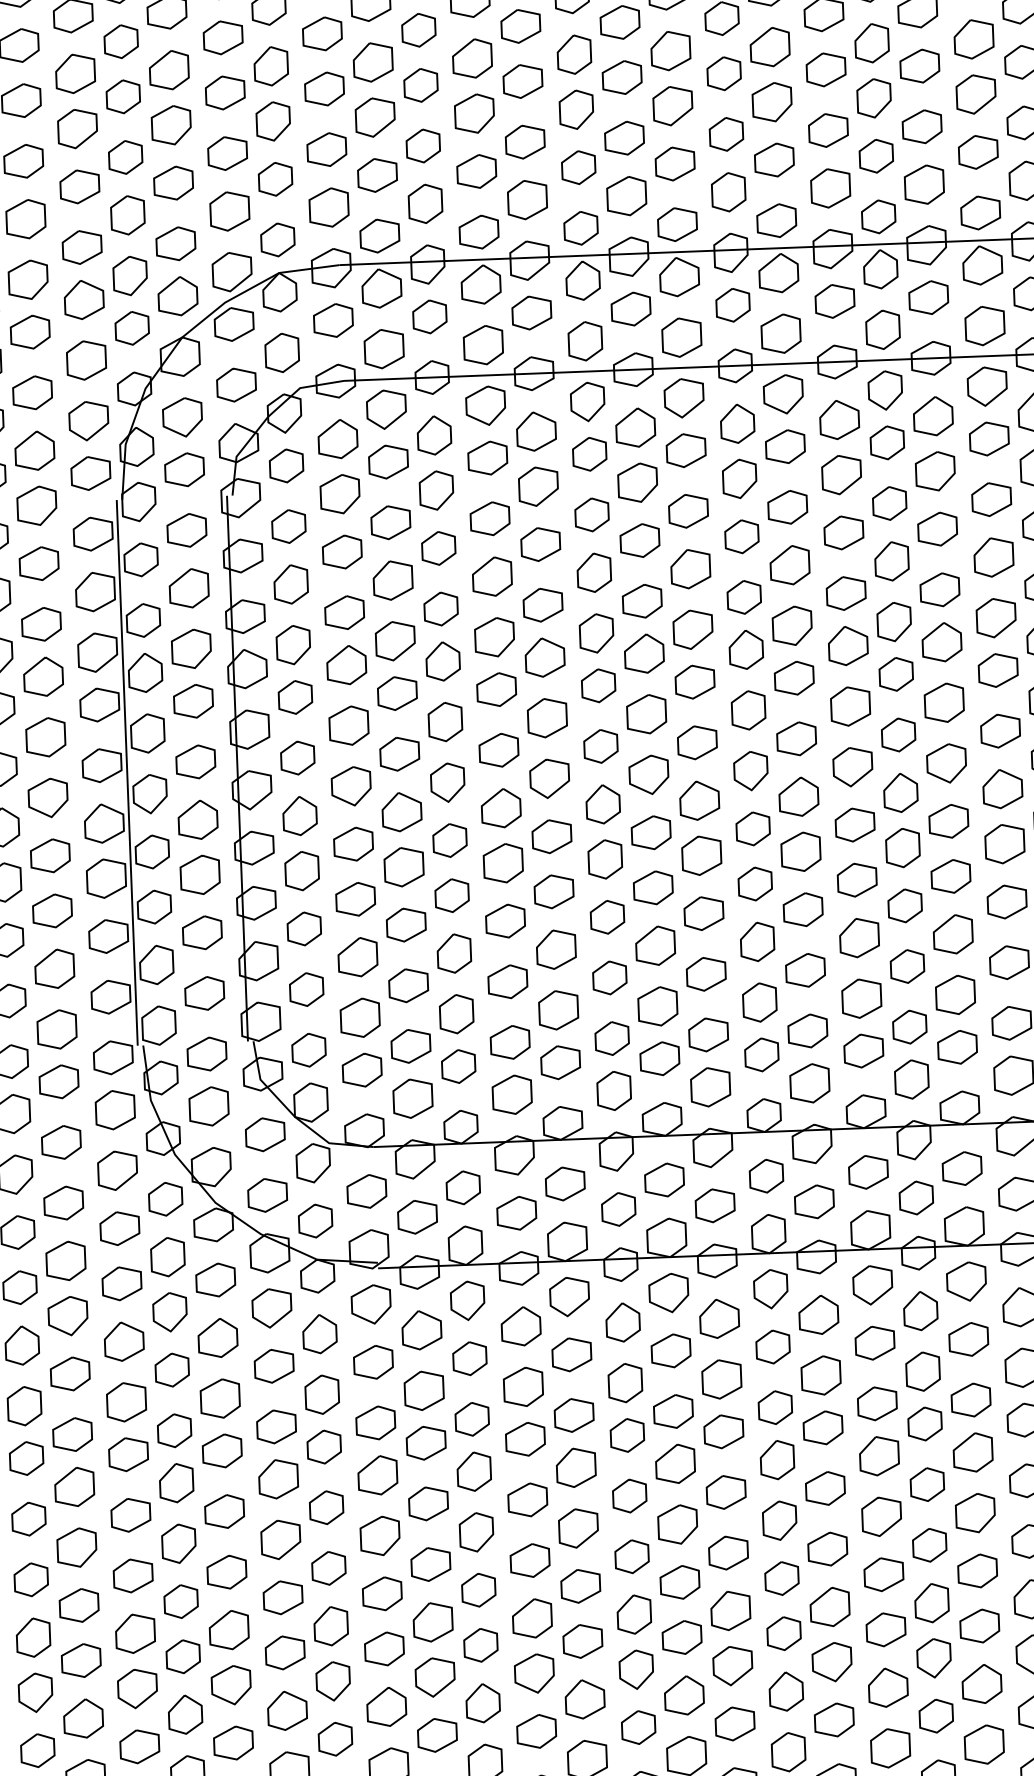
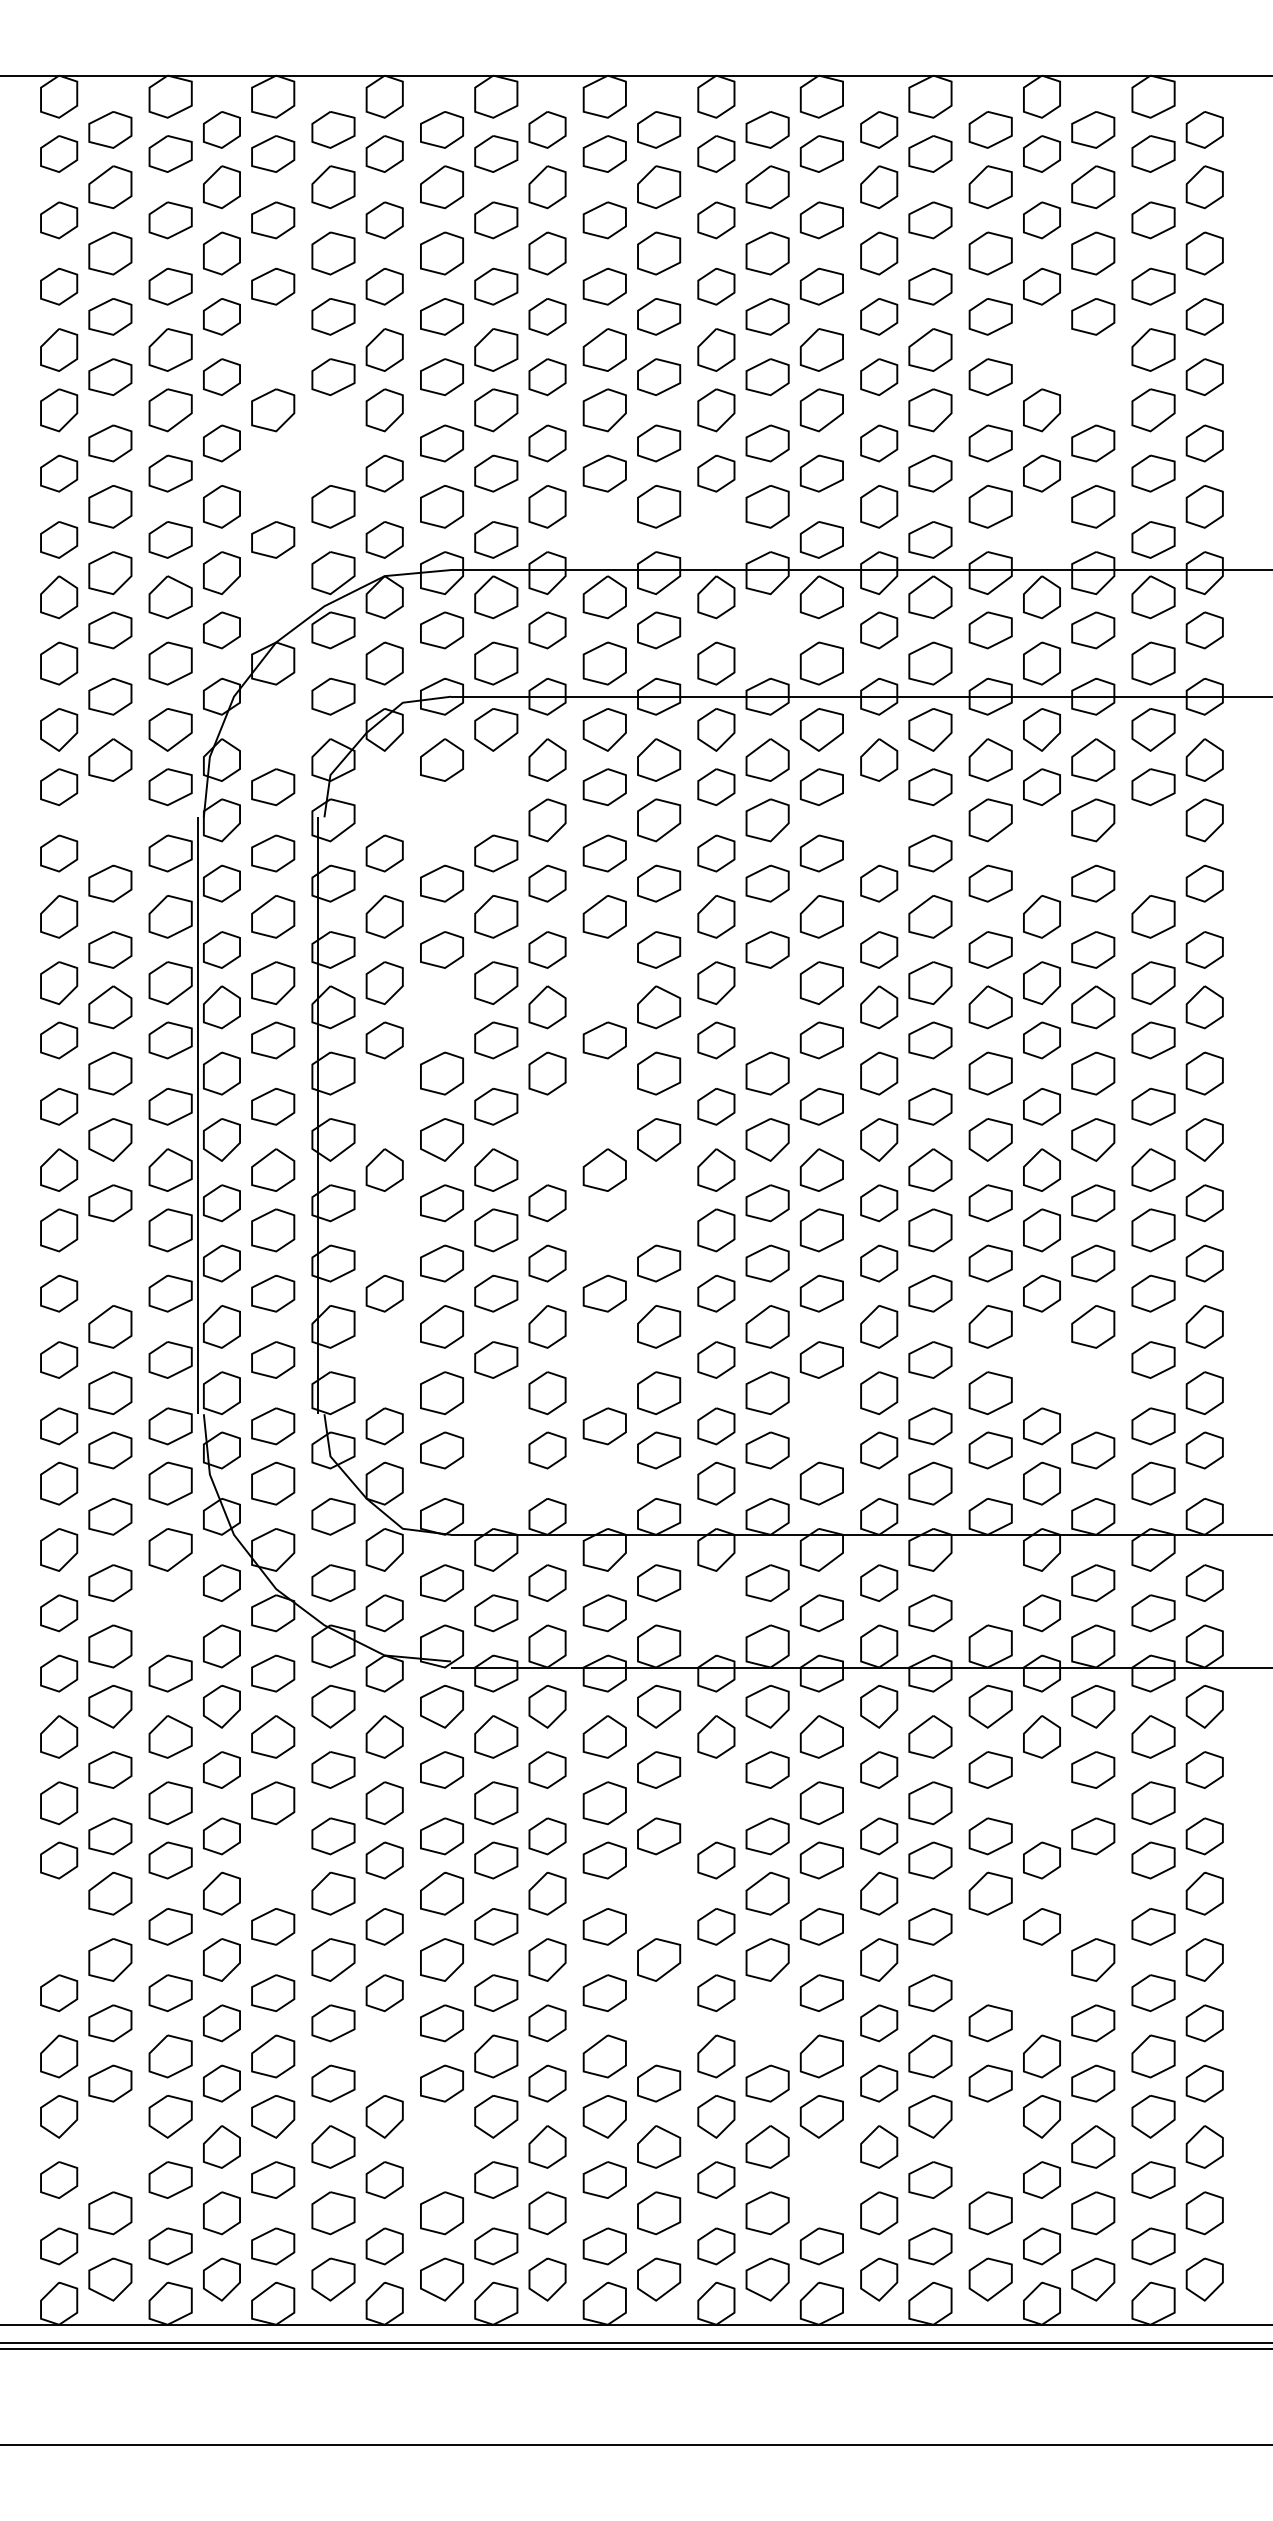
part: (871, 42) -> (1041, 349), removed
part: (920, 66) -> (1093, 377), removed
part: (169, 69) -> (273, 349), removed
part: (227, 153) -> (333, 443), removed
part: (173, 183) -> (273, 473), removed
part: (878, 216) -> (1041, 539), removed
part: (581, 227) -> (716, 539), removed
part: (478, 231) -> (604, 539), removed
part: (178, 296) -> (273, 597), removed
part: (630, 309) -> (767, 630), removed
part: (182, 417) -> (273, 729), removed
part: (388, 462) -> (496, 787), removed
part: (286, 466) -> (384, 787), removed
part: (740, 479) -> (879, 820), removed
part: (339, 494) -> (441, 820), removed
part: (991, 499) -> (1153, 853), removed
part: (889, 503) -> (1041, 853), removed
part: (37, 506) -> (110, 820), removed
part: (494, 636) -> (604, 982), removed
part: (644, 653) -> (767, 1007), removed
part: (346, 665) -> (441, 1007), removed
part: (498, 750) -> (604, 1106), removed
part: (297, 757) -> (384, 1106), removed
part: (447, 782) -> (547, 1139), removed
part: (552, 836) -> (659, 1203), removed
part: (503, 863) -> (604, 1230), removed
part: (301, 871) -> (384, 1230), removed
part: (52, 910) -> (110, 1263), removed
part: (907, 966) -> (1041, 1359), removed
part: (507, 981) -> (604, 1359), removed
part: (306, 989) -> (384, 1359), removed
part: (955, 995) -> (1093, 1393), removed
part: (708, 1035) -> (821, 1426), removed
part: (411, 1046) -> (496, 1426), removed
part: (511, 1094) -> (604, 1483), removed
part: (413, 1098) -> (496, 1483), removed
part: (868, 1171) -> (990, 1582), removed
part: (618, 1209) -> (716, 1613), removed
part: (119, 1228) -> (170, 1613), removed
part: (922, 1371) -> (1041, 1803), removed
part: (625, 1383) -> (716, 1803), removed
part: (222, 1450) -> (273, 1860), removed
part: (973, 1452) -> (1093, 1893), removed
part: (576, 1467) -> (659, 1893), removed
part: (881, 1516) -> (990, 1959), removed
part: (29, 1518) -> (59, 1926), removed
part: (929, 1544) -> (1041, 1992), removed
part: (679, 1582) -> (767, 2023), removed
part: (581, 1586) -> (659, 2023), removed
part: (330, 1626) -> (384, 2056), removed
part: (888, 1687) -> (990, 2146), removed
part: (386, 1706) -> (441, 2146), removed
part: (83, 1718) -> (110, 2146), removed
part: (734, 1723) -> (821, 2179), removed

